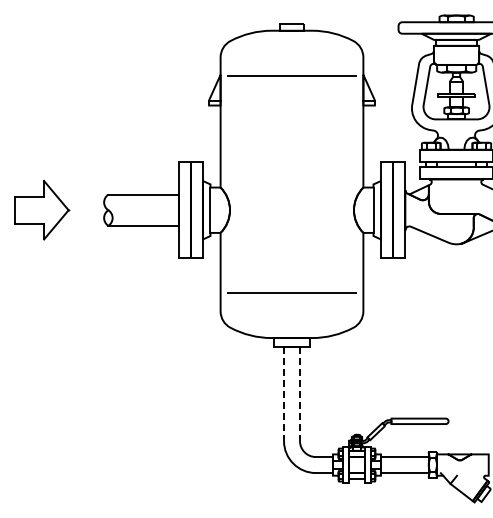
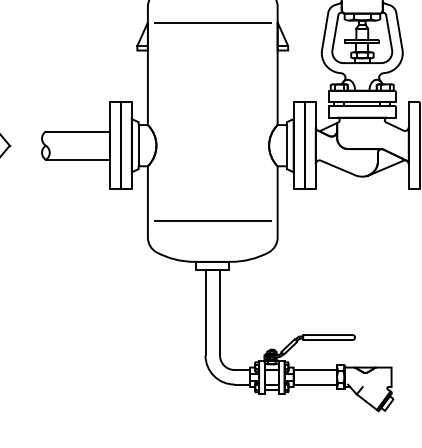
line: (284, 394) -> (205, 313), dashed -> solid
line: (299, 394) -> (219, 313), dashed -> solid

